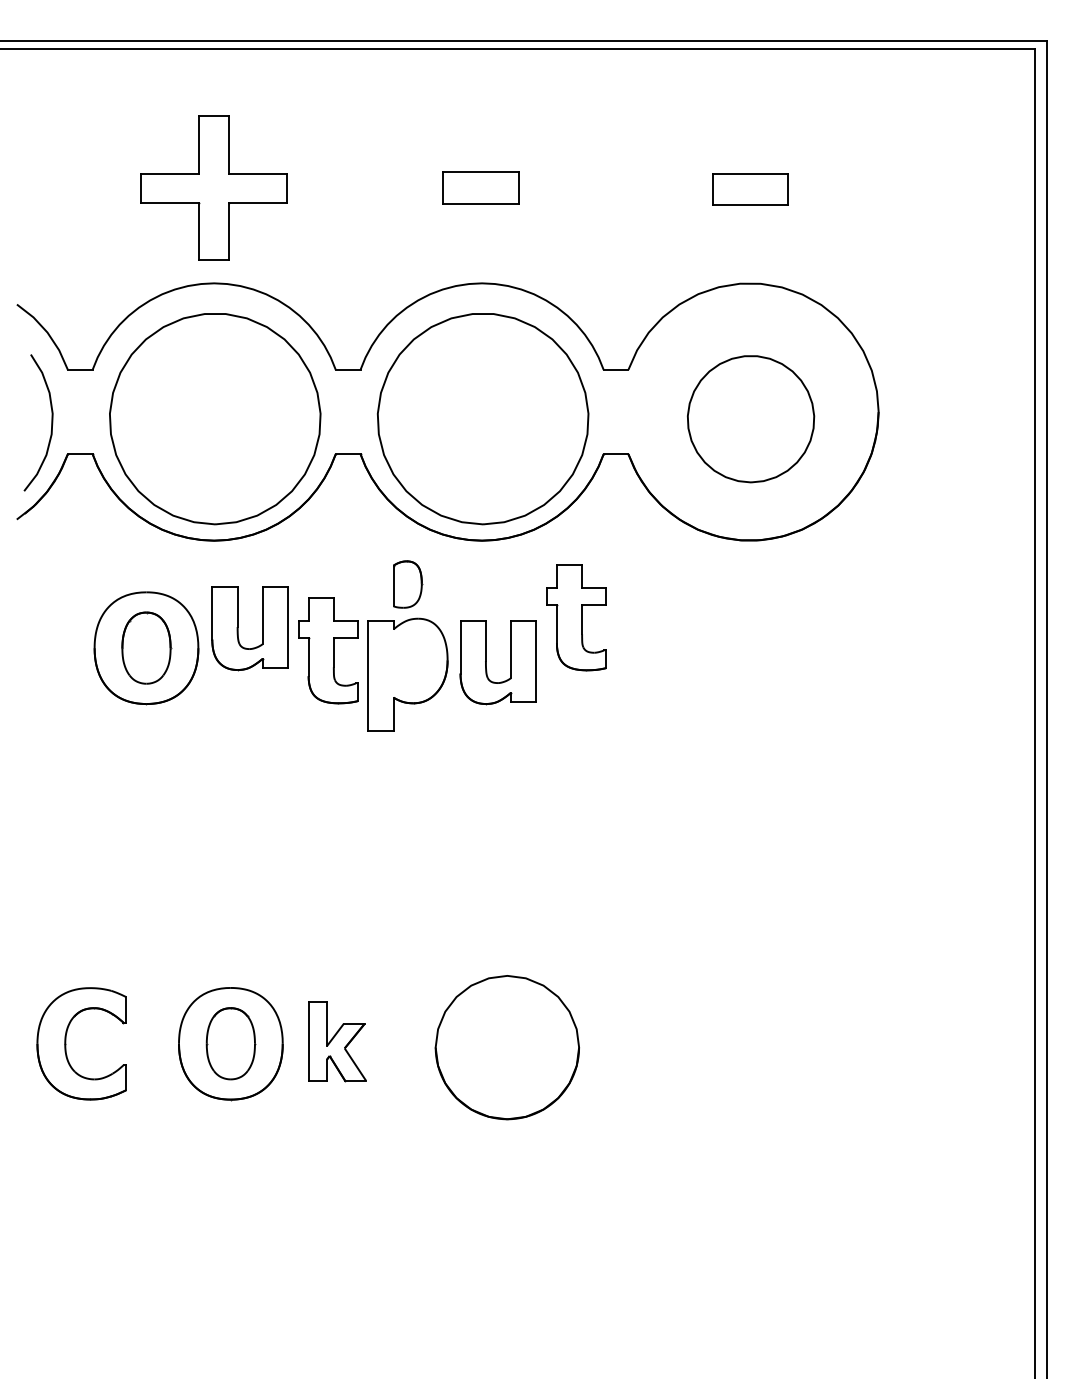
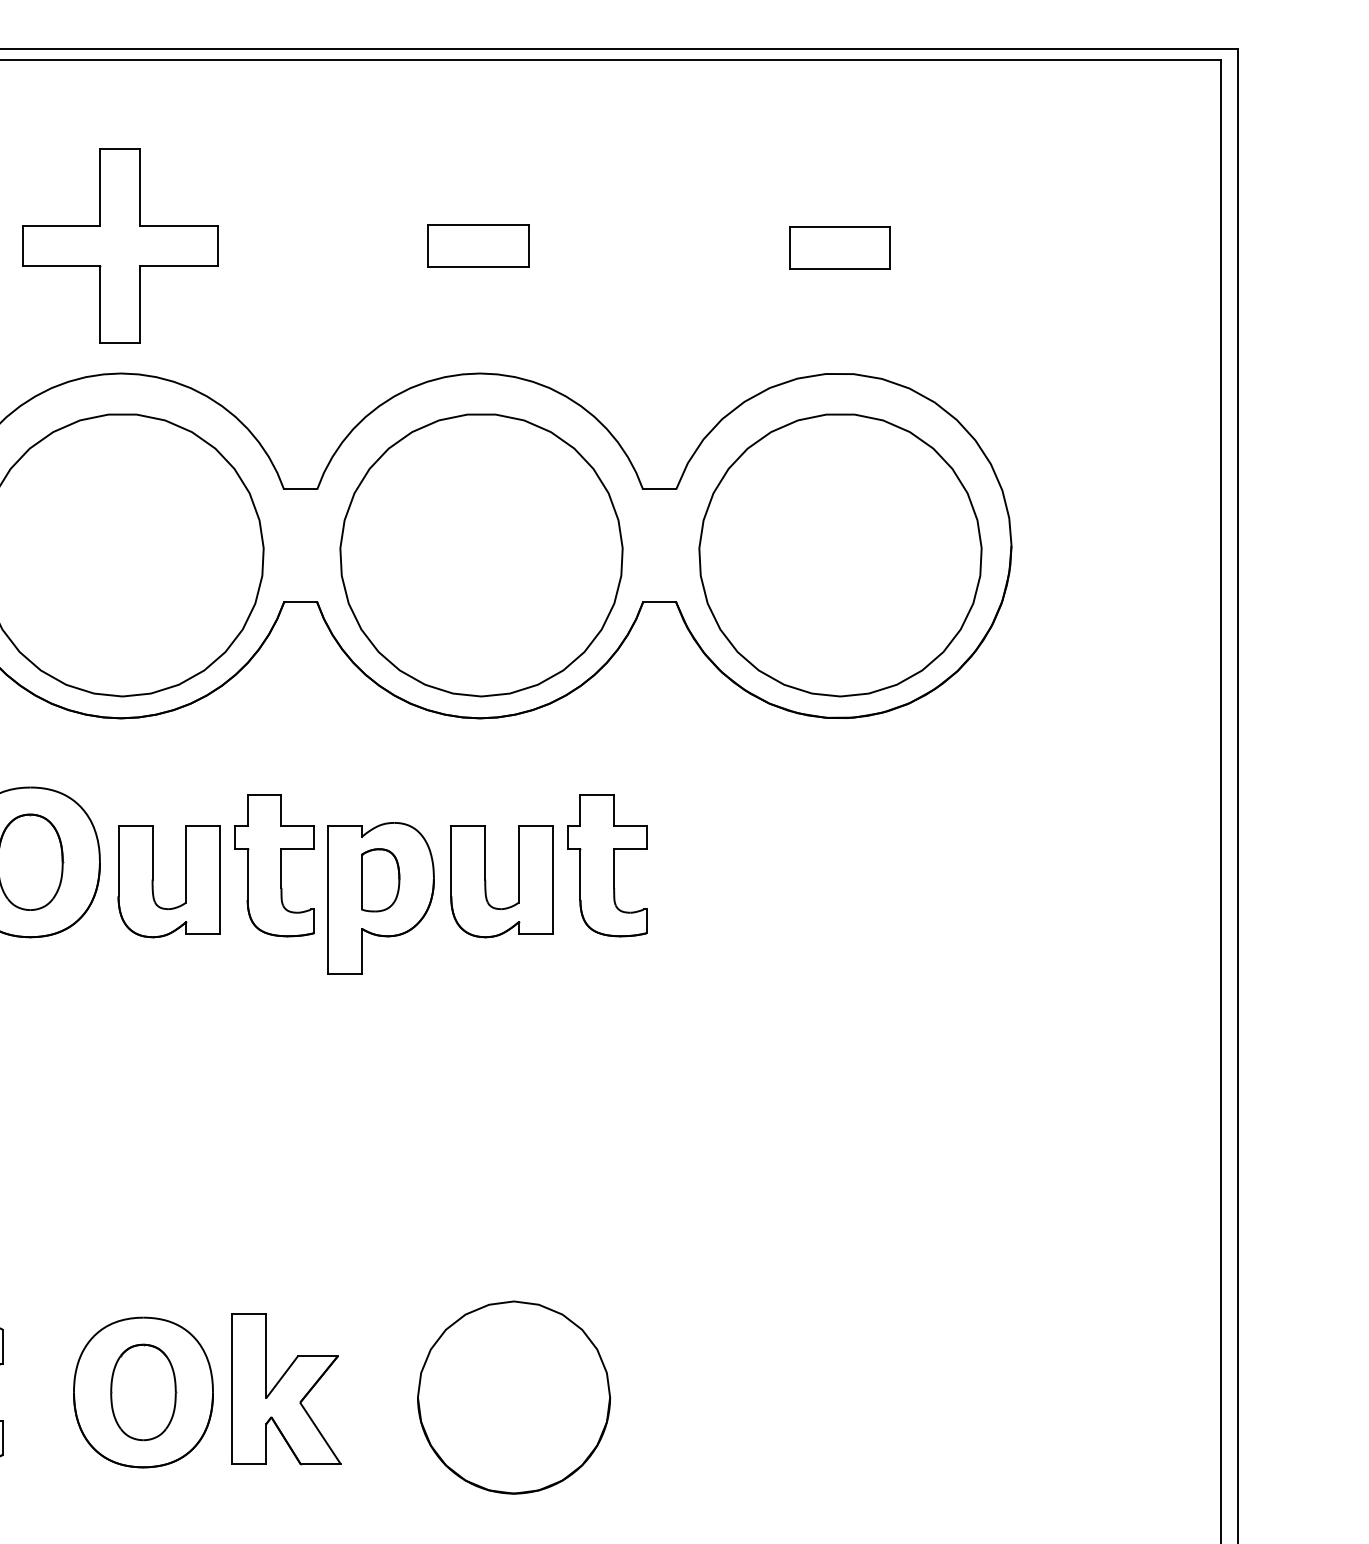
part: (750, 419) -> (839, 555), size x1.67
part: (408, 584) -> (381, 880), moved
part: (576, 617) -> (606, 865), moved
part: (238, 628) -> (153, 881), moved
part: (337, 1041) -> (286, 1389), size x1.43

